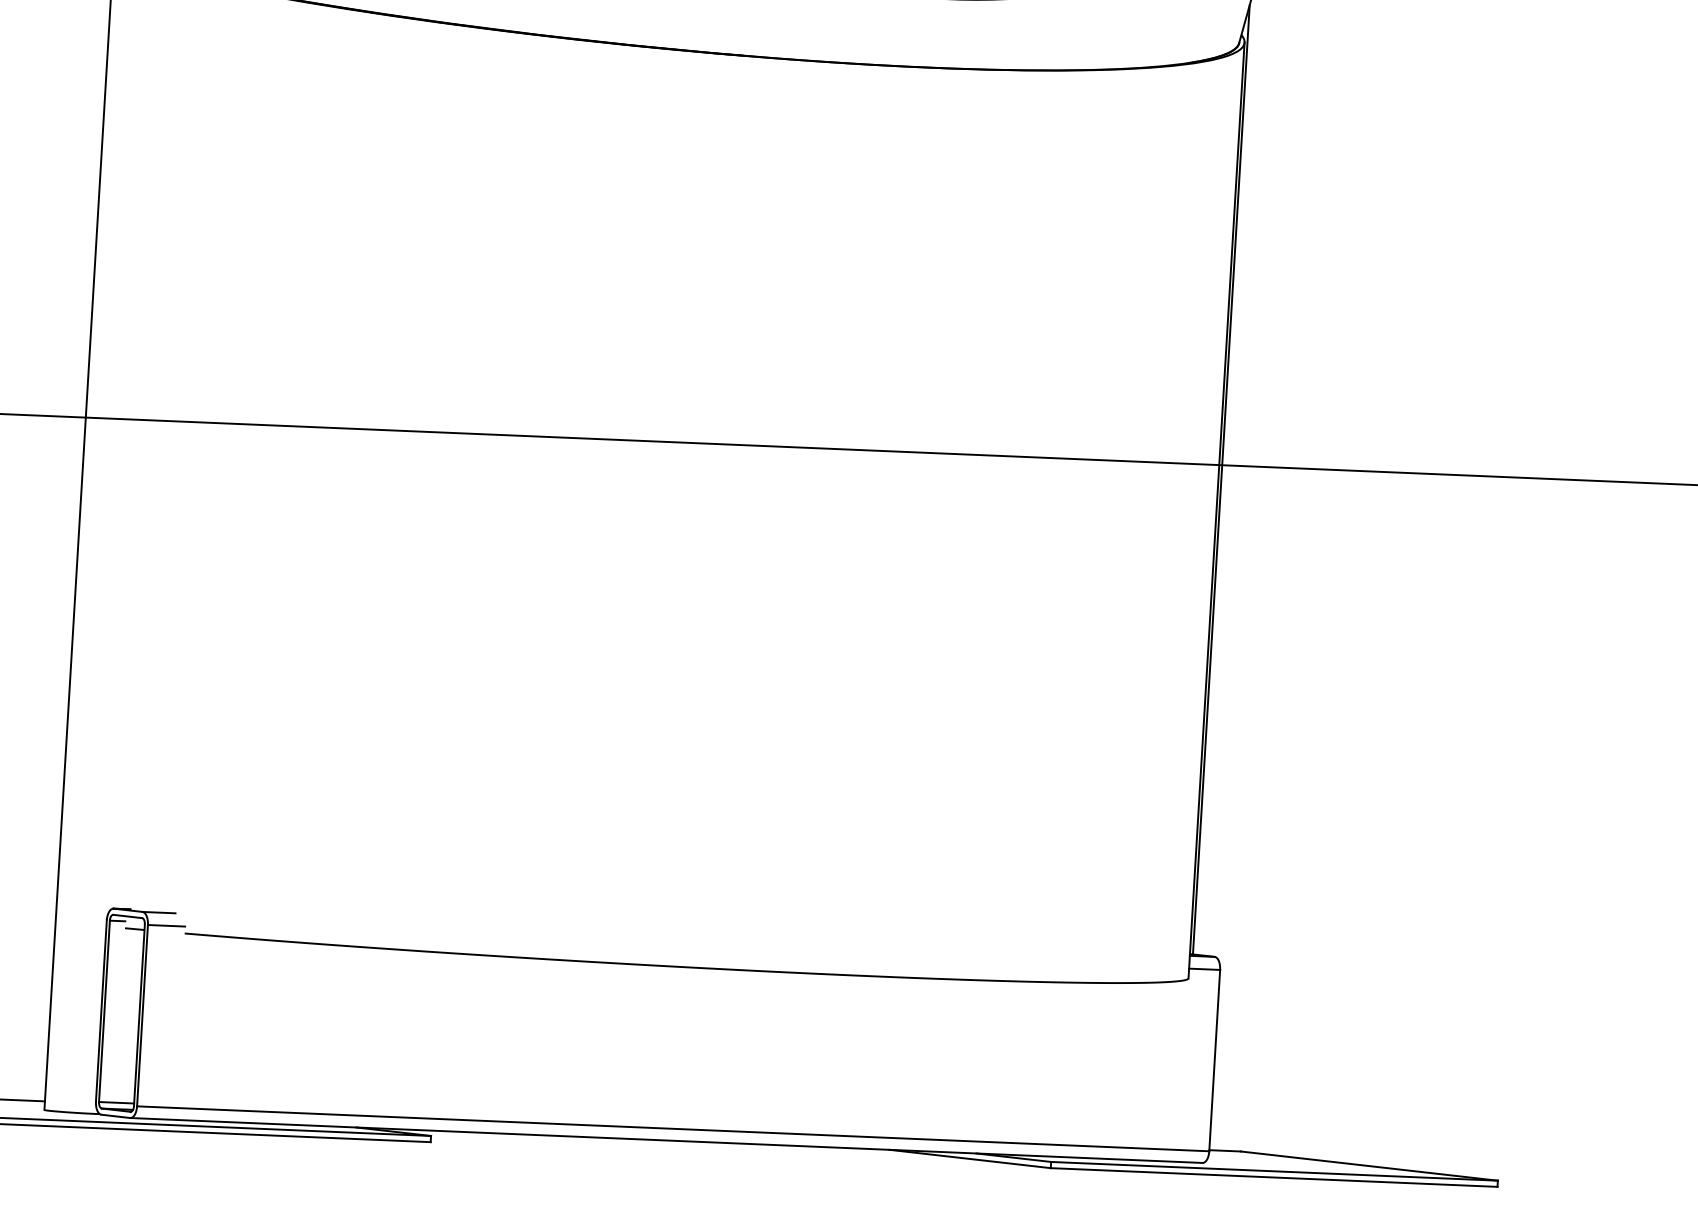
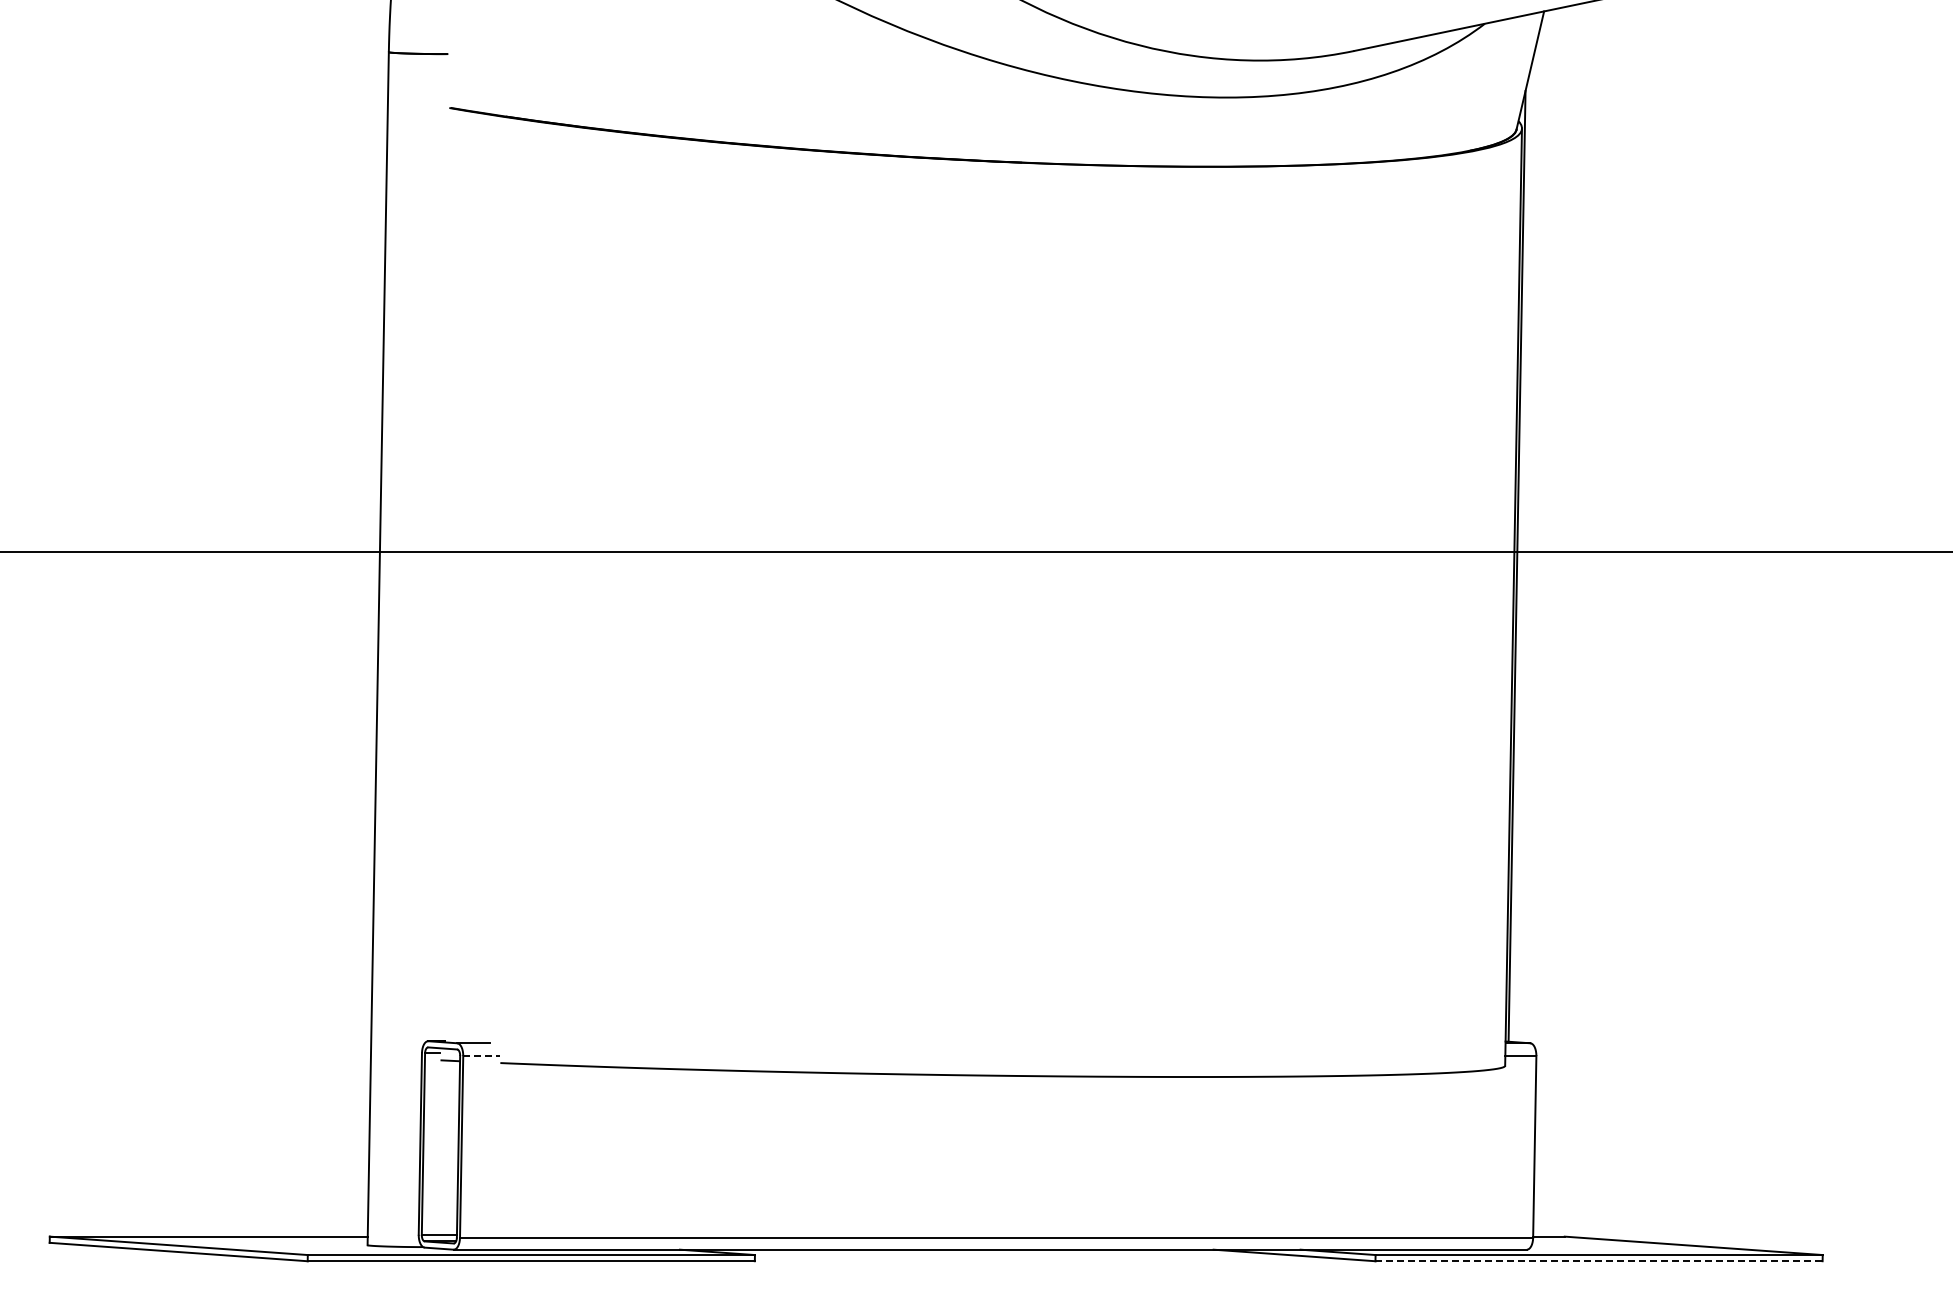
line: (166, 926) -> (481, 1056), solid -> dashed
line: (1274, 1177) -> (1599, 1261), solid -> dashed

